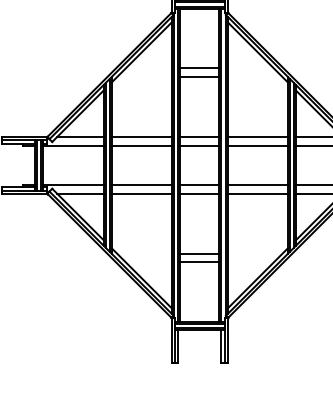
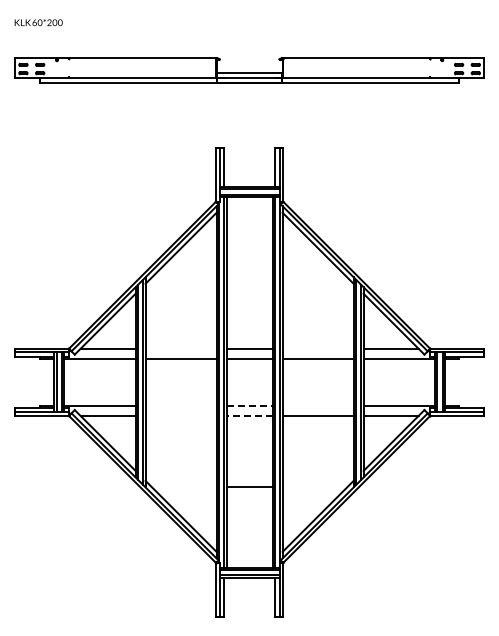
line: (199, 68) -> (249, 267), removed
line: (199, 76) -> (249, 277), removed
line: (141, 136) -> (180, 348), removed
line: (257, 136) -> (317, 348), removed
line: (141, 184) -> (180, 405), removed
line: (199, 184) -> (249, 405), solid -> dashed
line: (257, 184) -> (317, 405), removed
line: (141, 193) -> (180, 415), removed
line: (199, 193) -> (249, 415), solid -> dashed
line: (199, 262) -> (249, 497), removed

